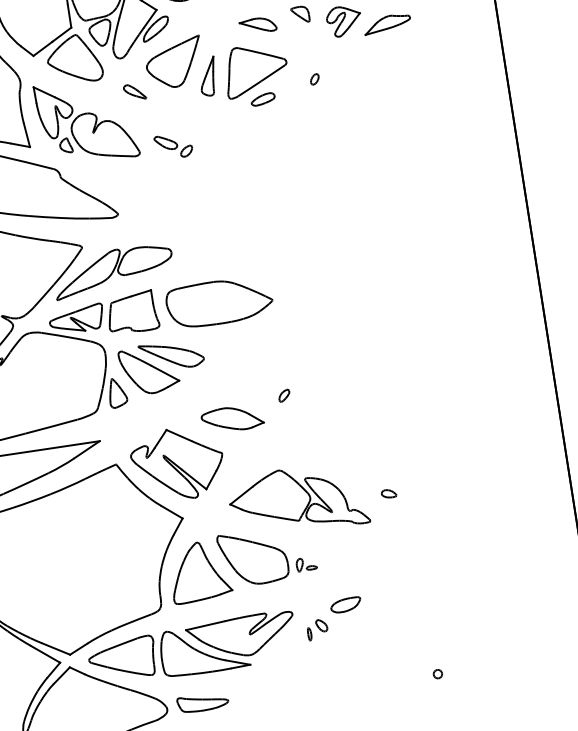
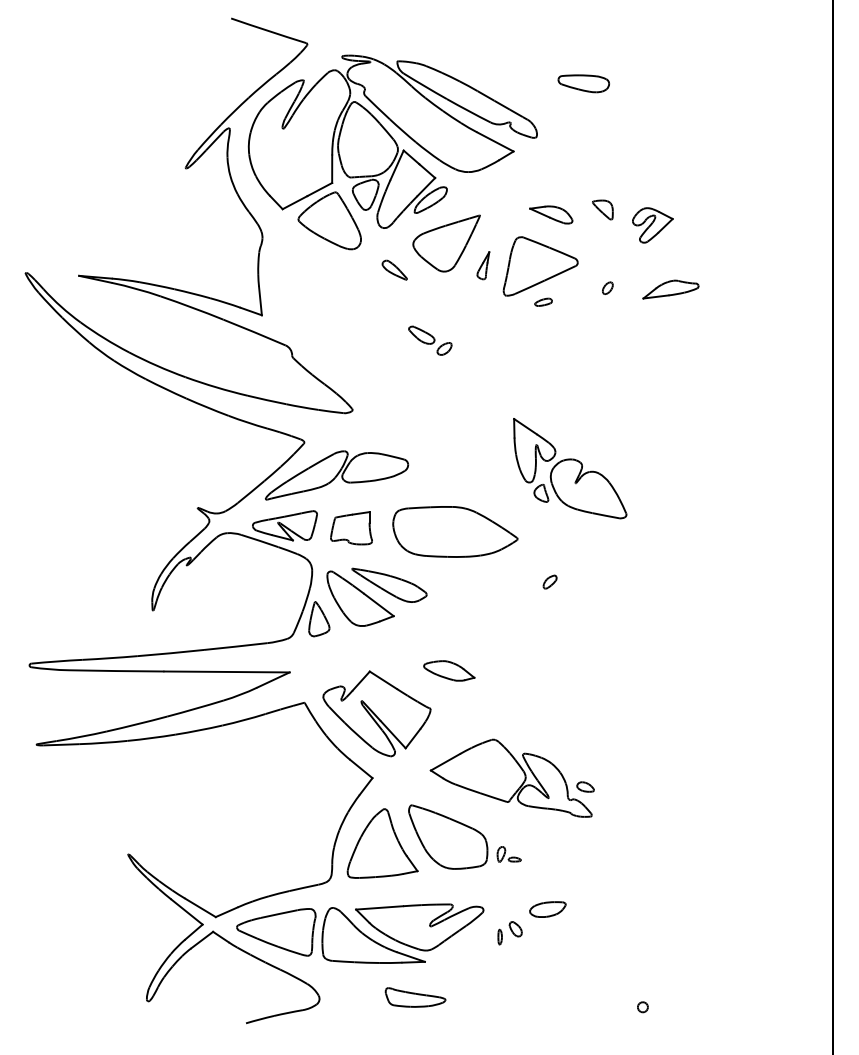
part: (387, 23) -> (670, 289), moved
part: (208, 76) -> (483, 265), size x0.6
part: (263, 99) -> (543, 302), size x0.6
part: (87, 121) -> (570, 468), moved
part: (132, 313) -> (351, 528), size x0.7
part: (283, 395) -> (549, 581), moved
part: (232, 418) -> (449, 670), size x0.7
part: (388, 493) -> (585, 786), moved
part: (202, 702) -> (415, 997), moved

